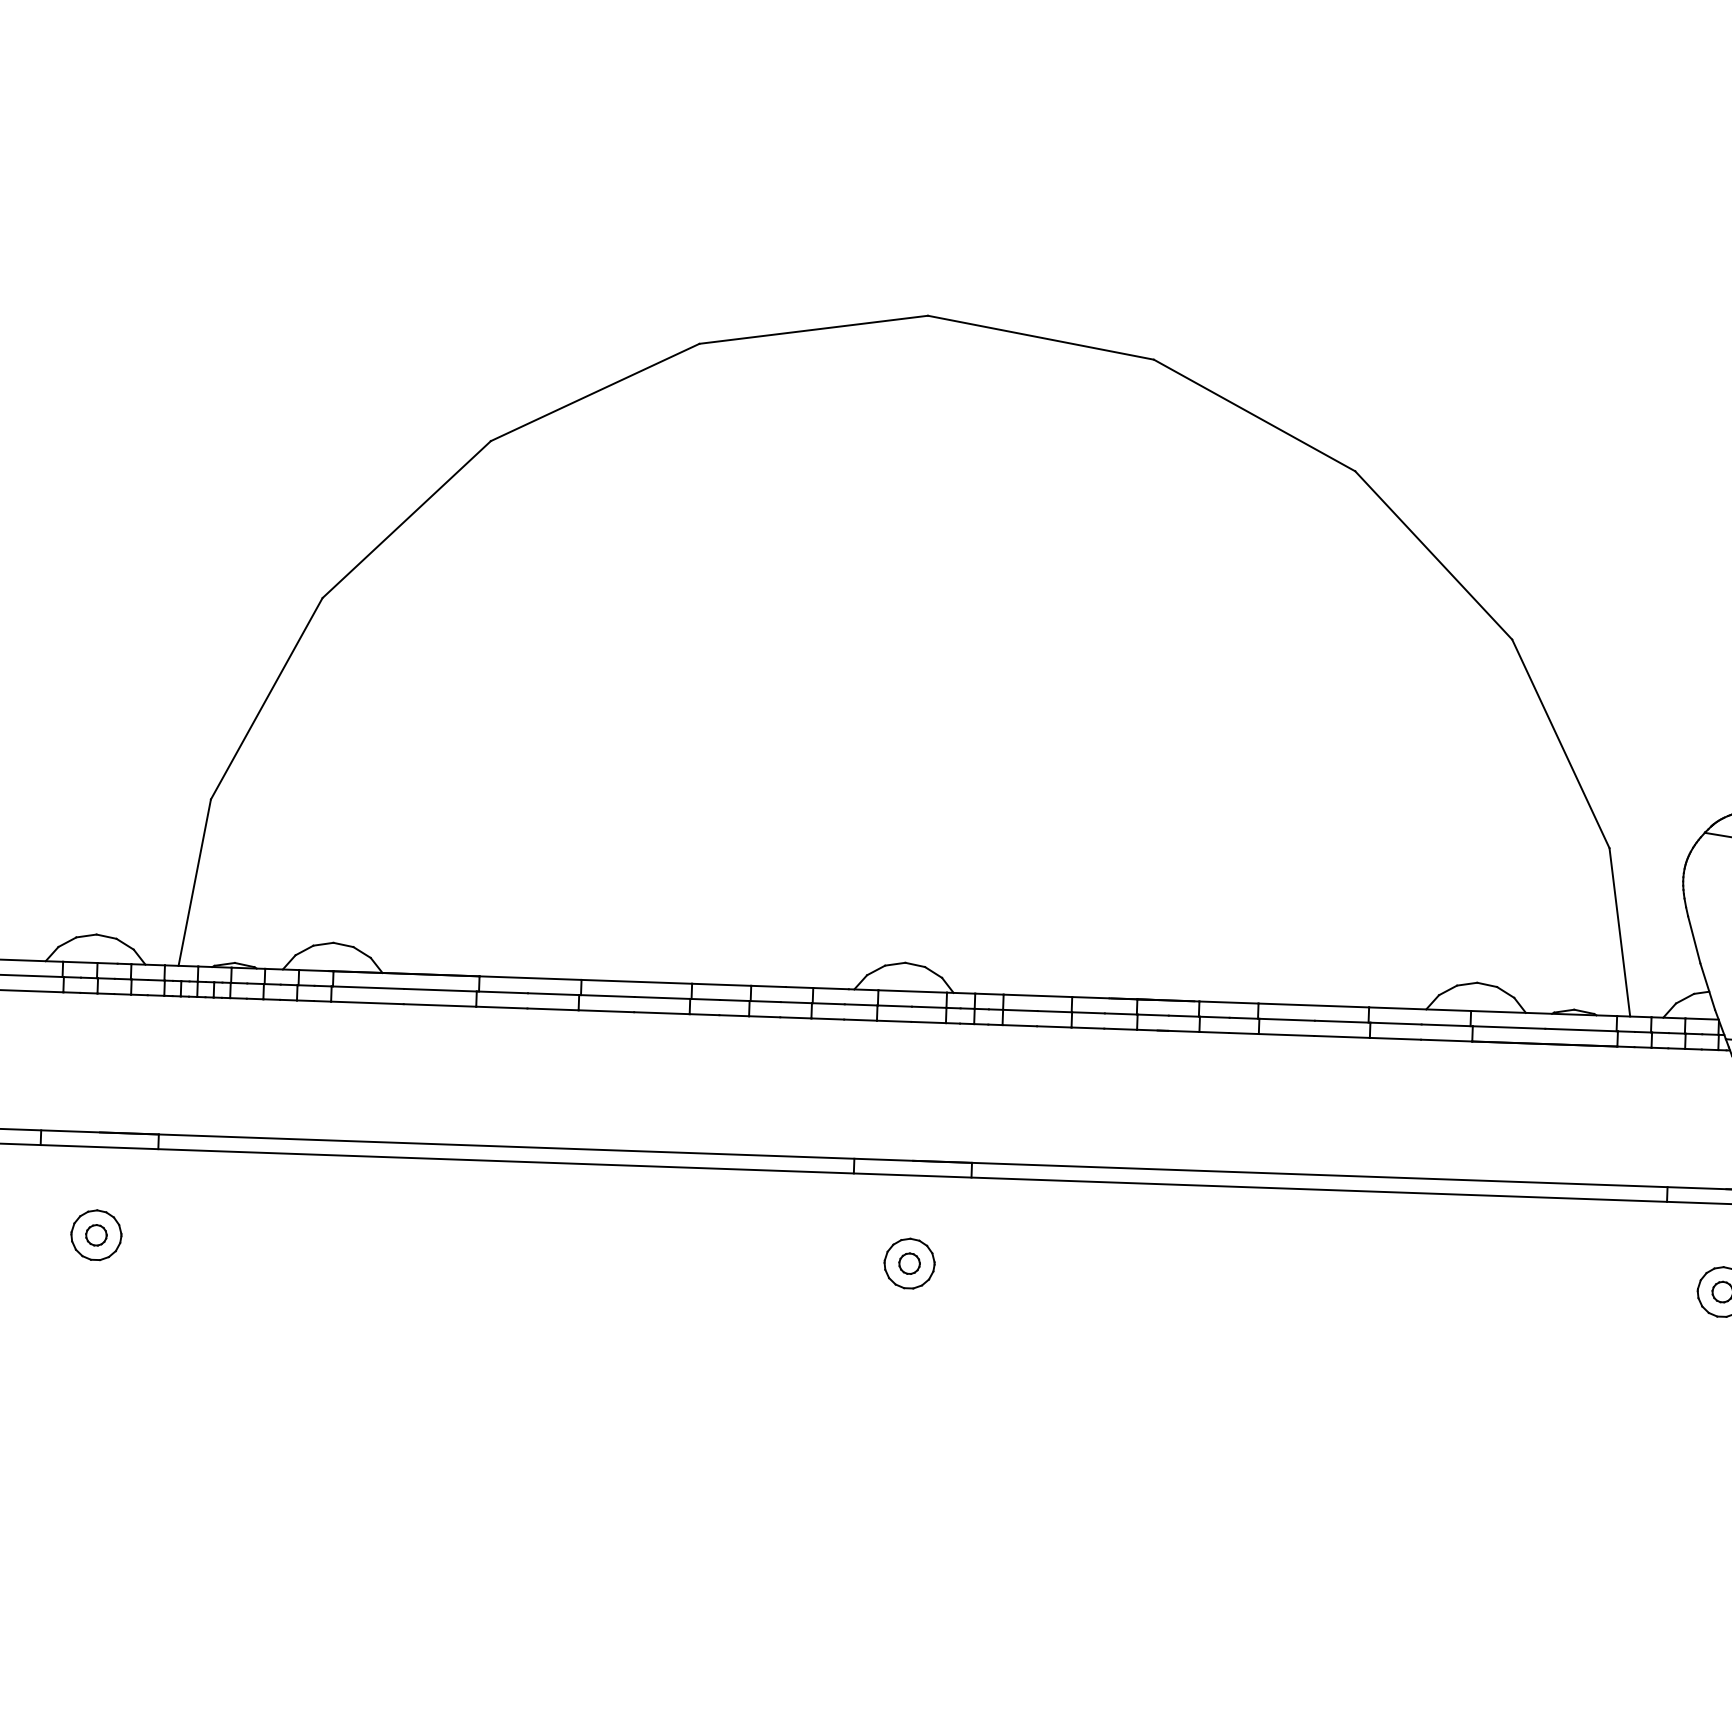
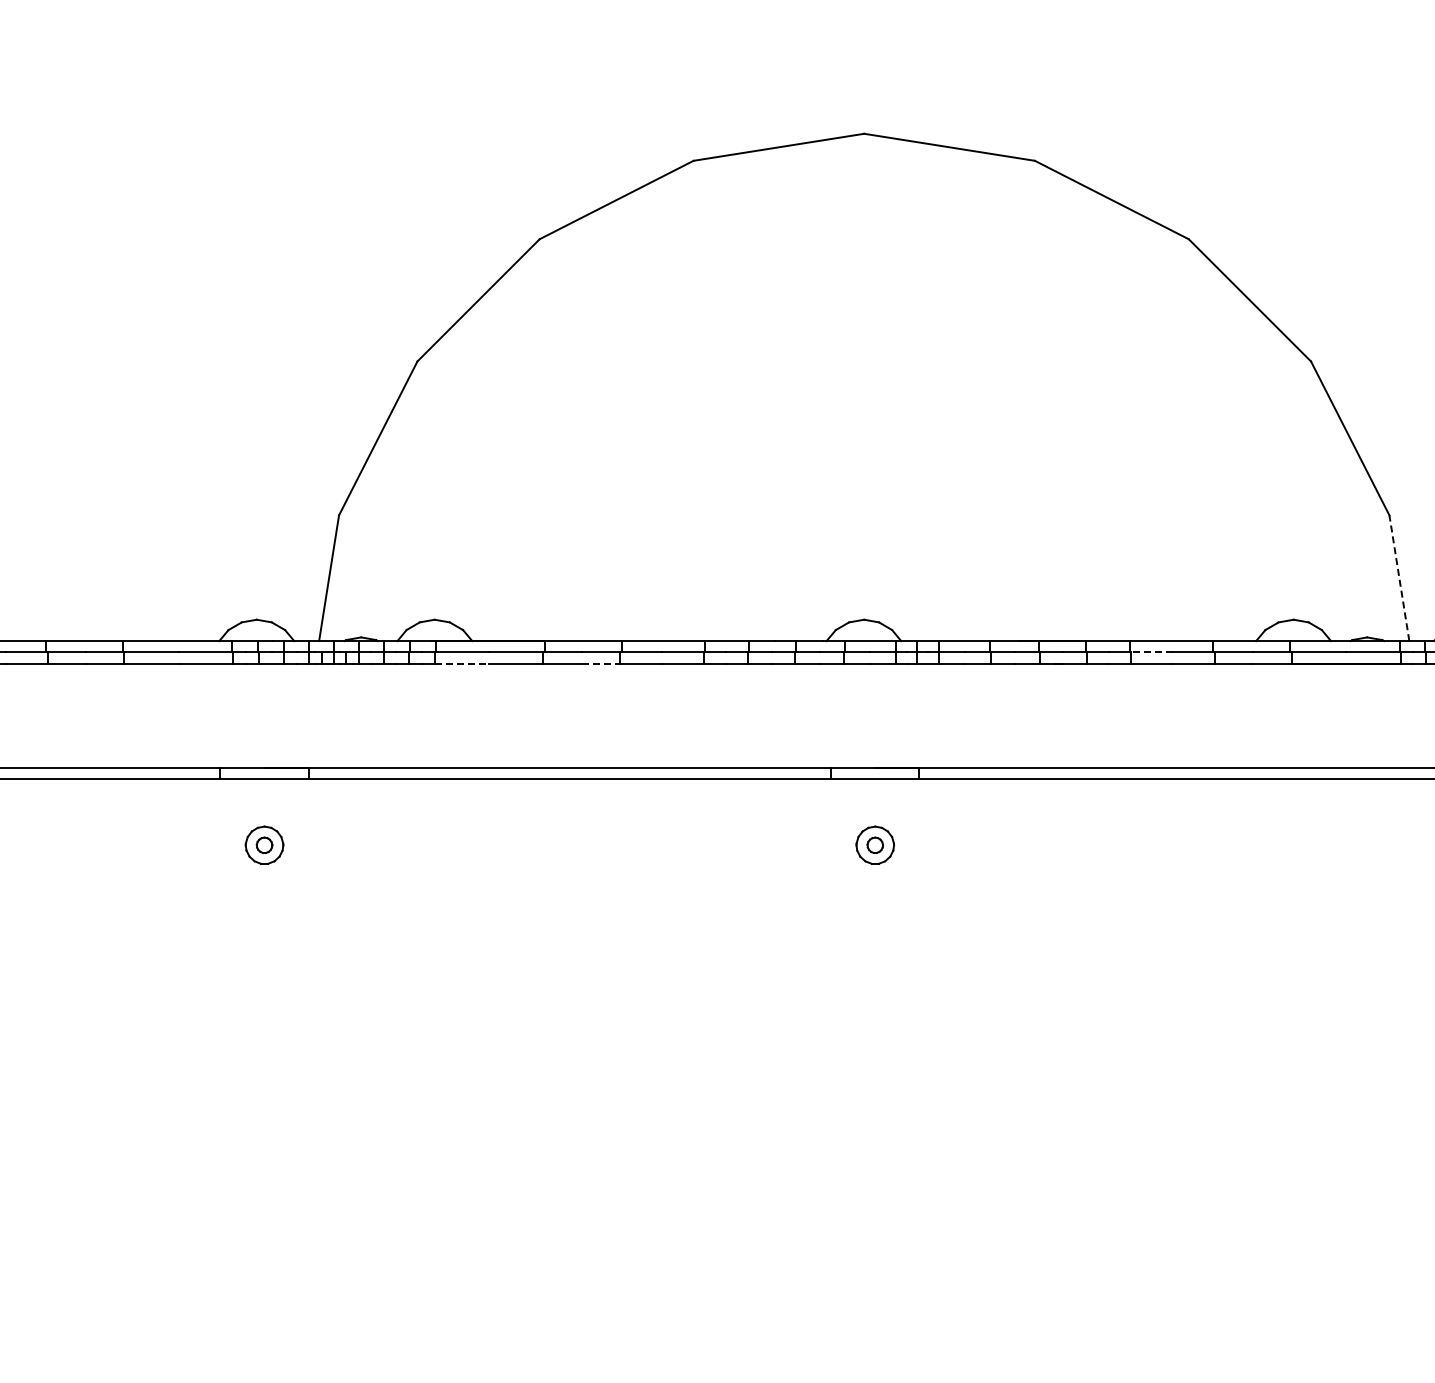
line: (1619, 932) -> (1399, 578), solid -> dashed
line: (368, 1002) -> (462, 663), solid -> dashed
line: (553, 1008) -> (601, 663), solid -> dashed
line: (1287, 1019) -> (1152, 652), solid -> dashed

